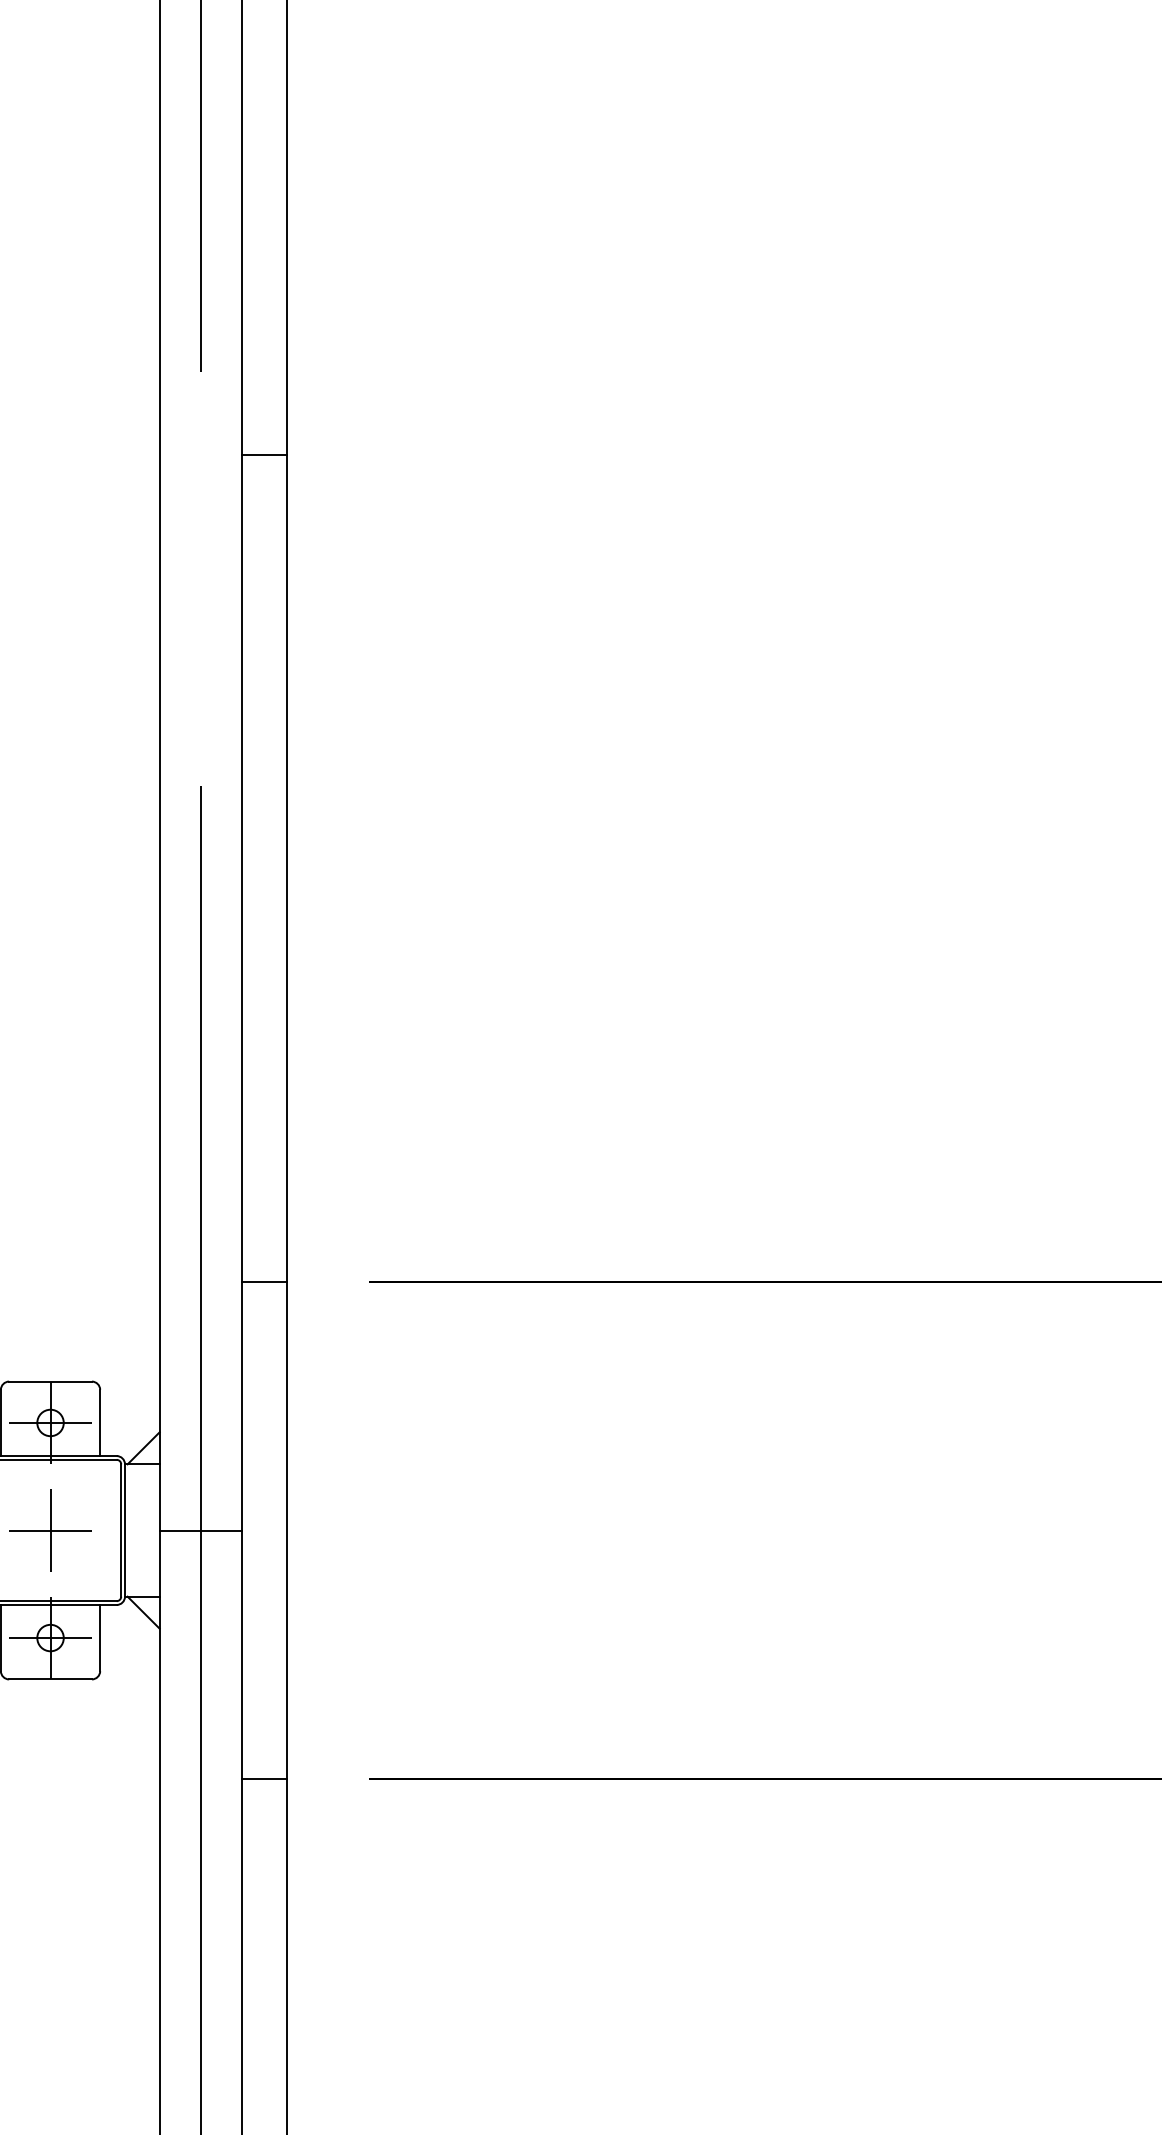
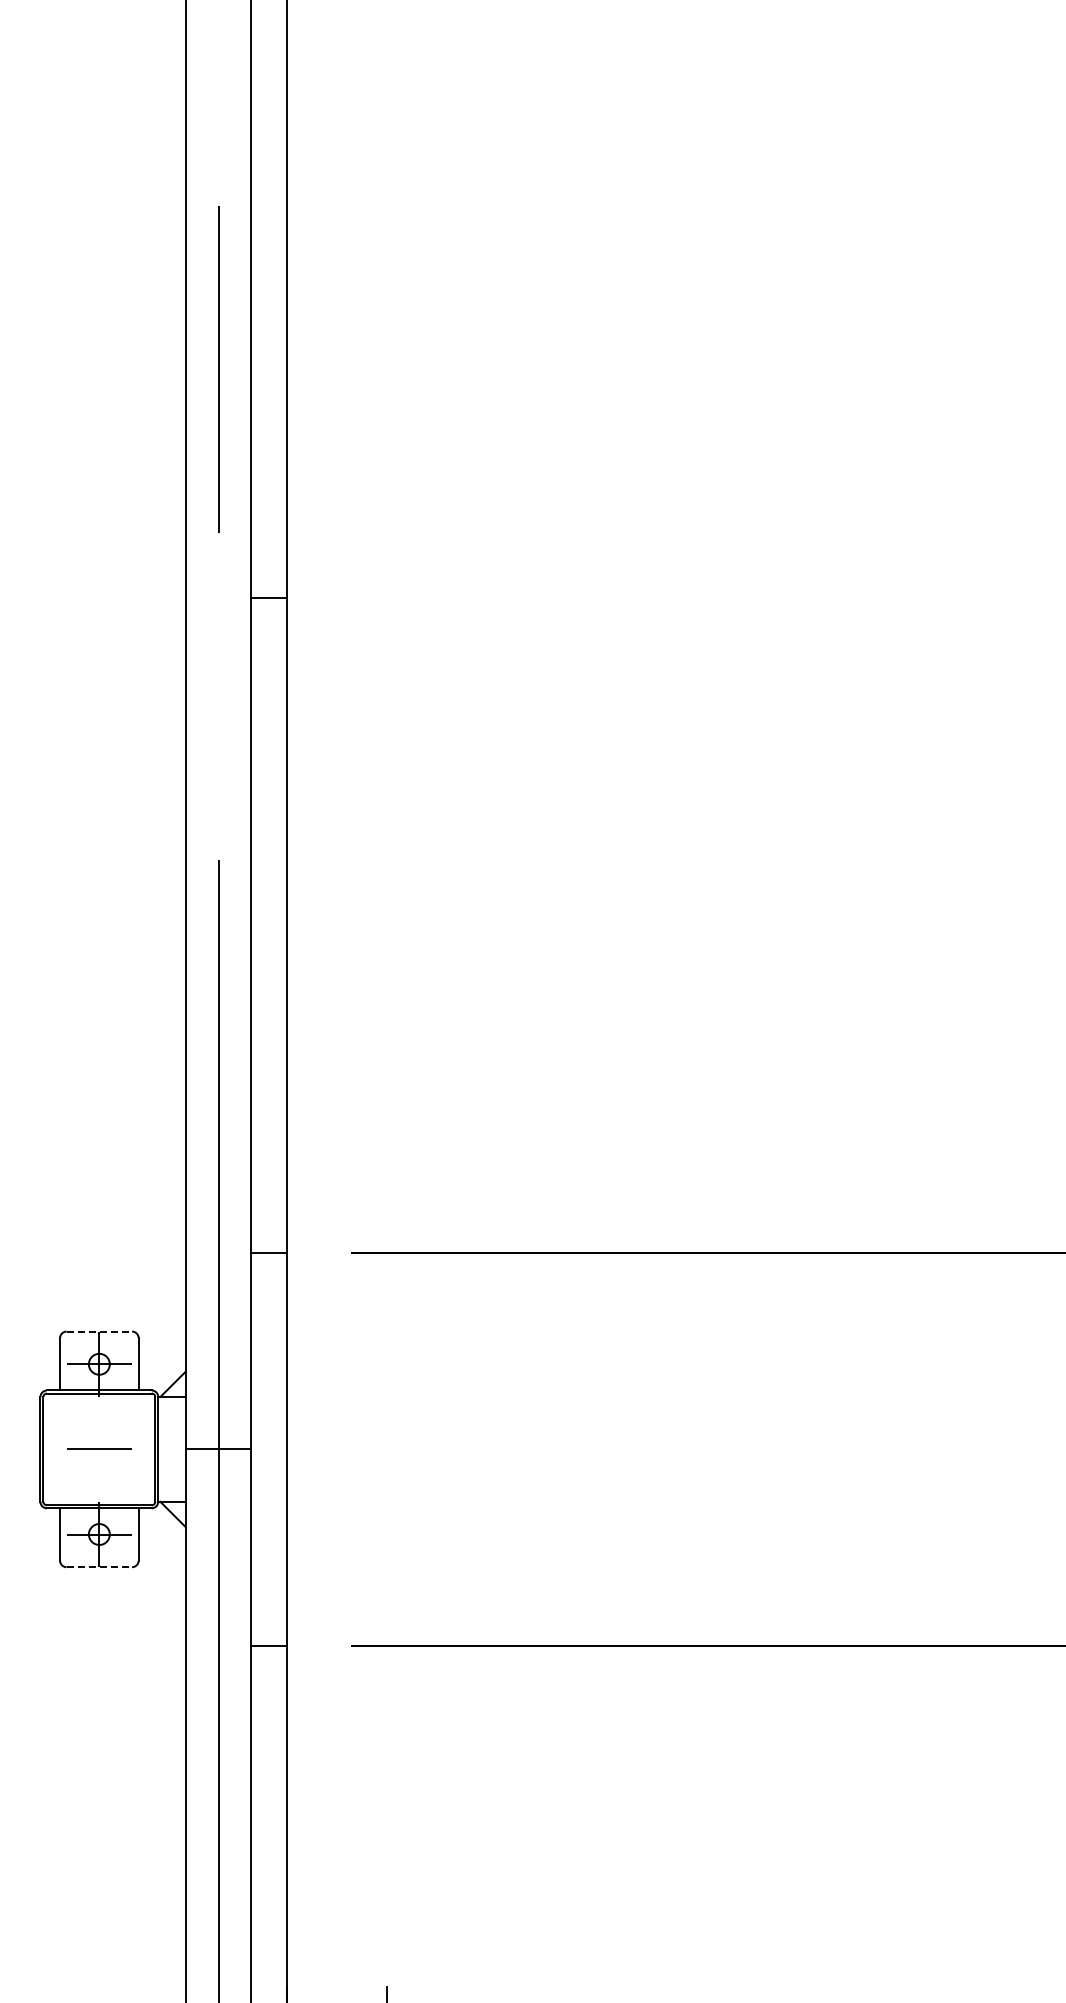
line: (50, 1381) -> (99, 1331), solid -> dashed
line: (50, 1530) -> (99, 1449), removed
line: (50, 1679) -> (99, 1567), solid -> dashed

